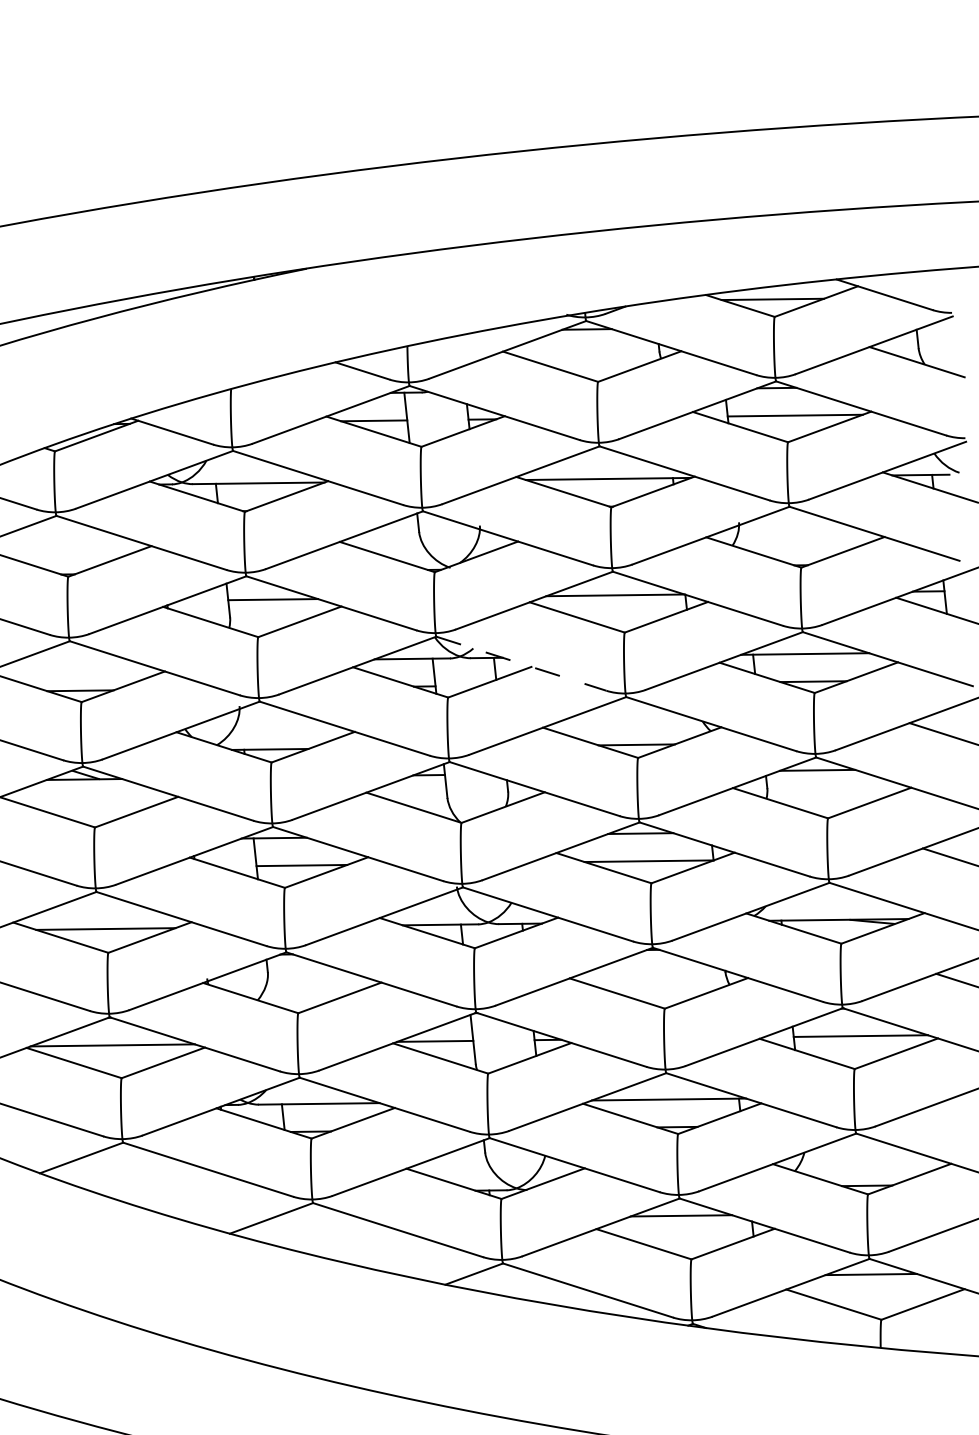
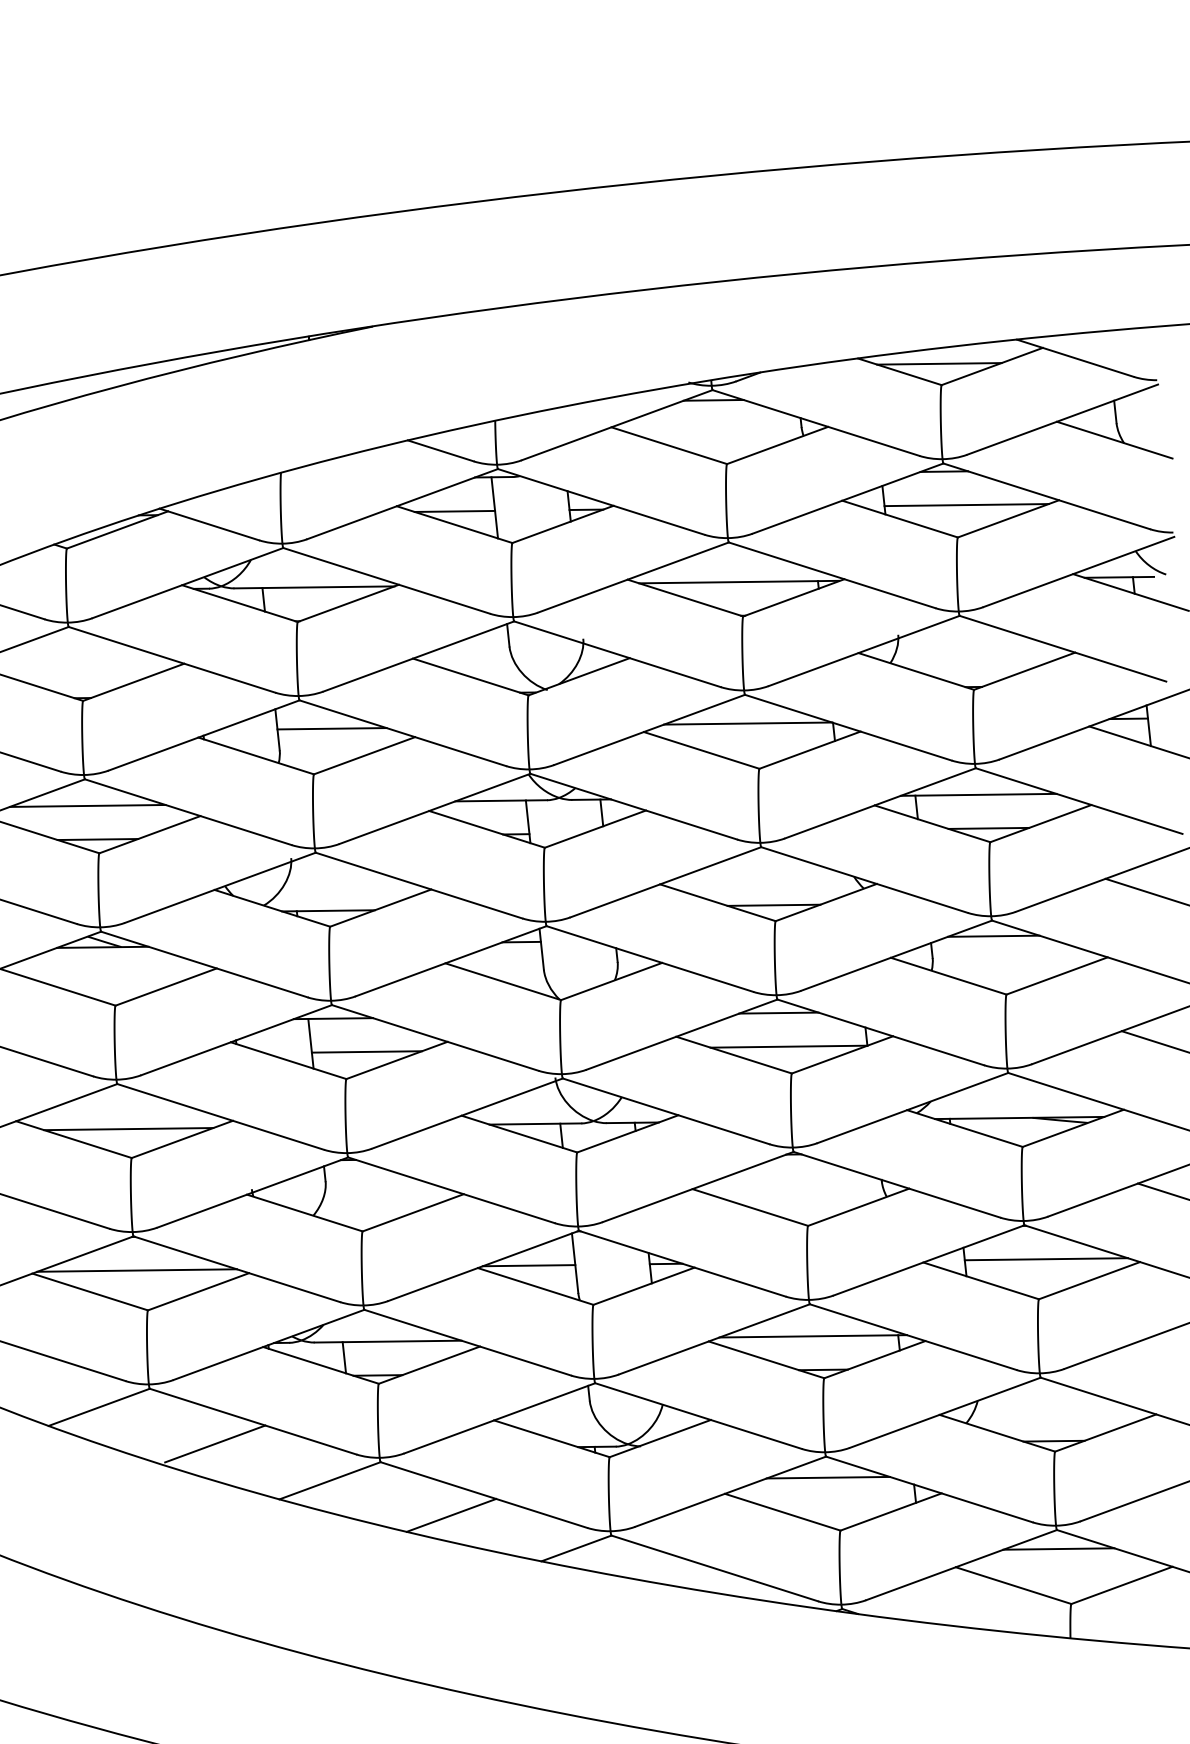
line: (72, 662) -> (88, 805), added
line: (521, 663) -> (633, 806), dashed -> solid
line: (176, 1187) -> (214, 1443), added
line: (371, 1246) -> (451, 1514), added

